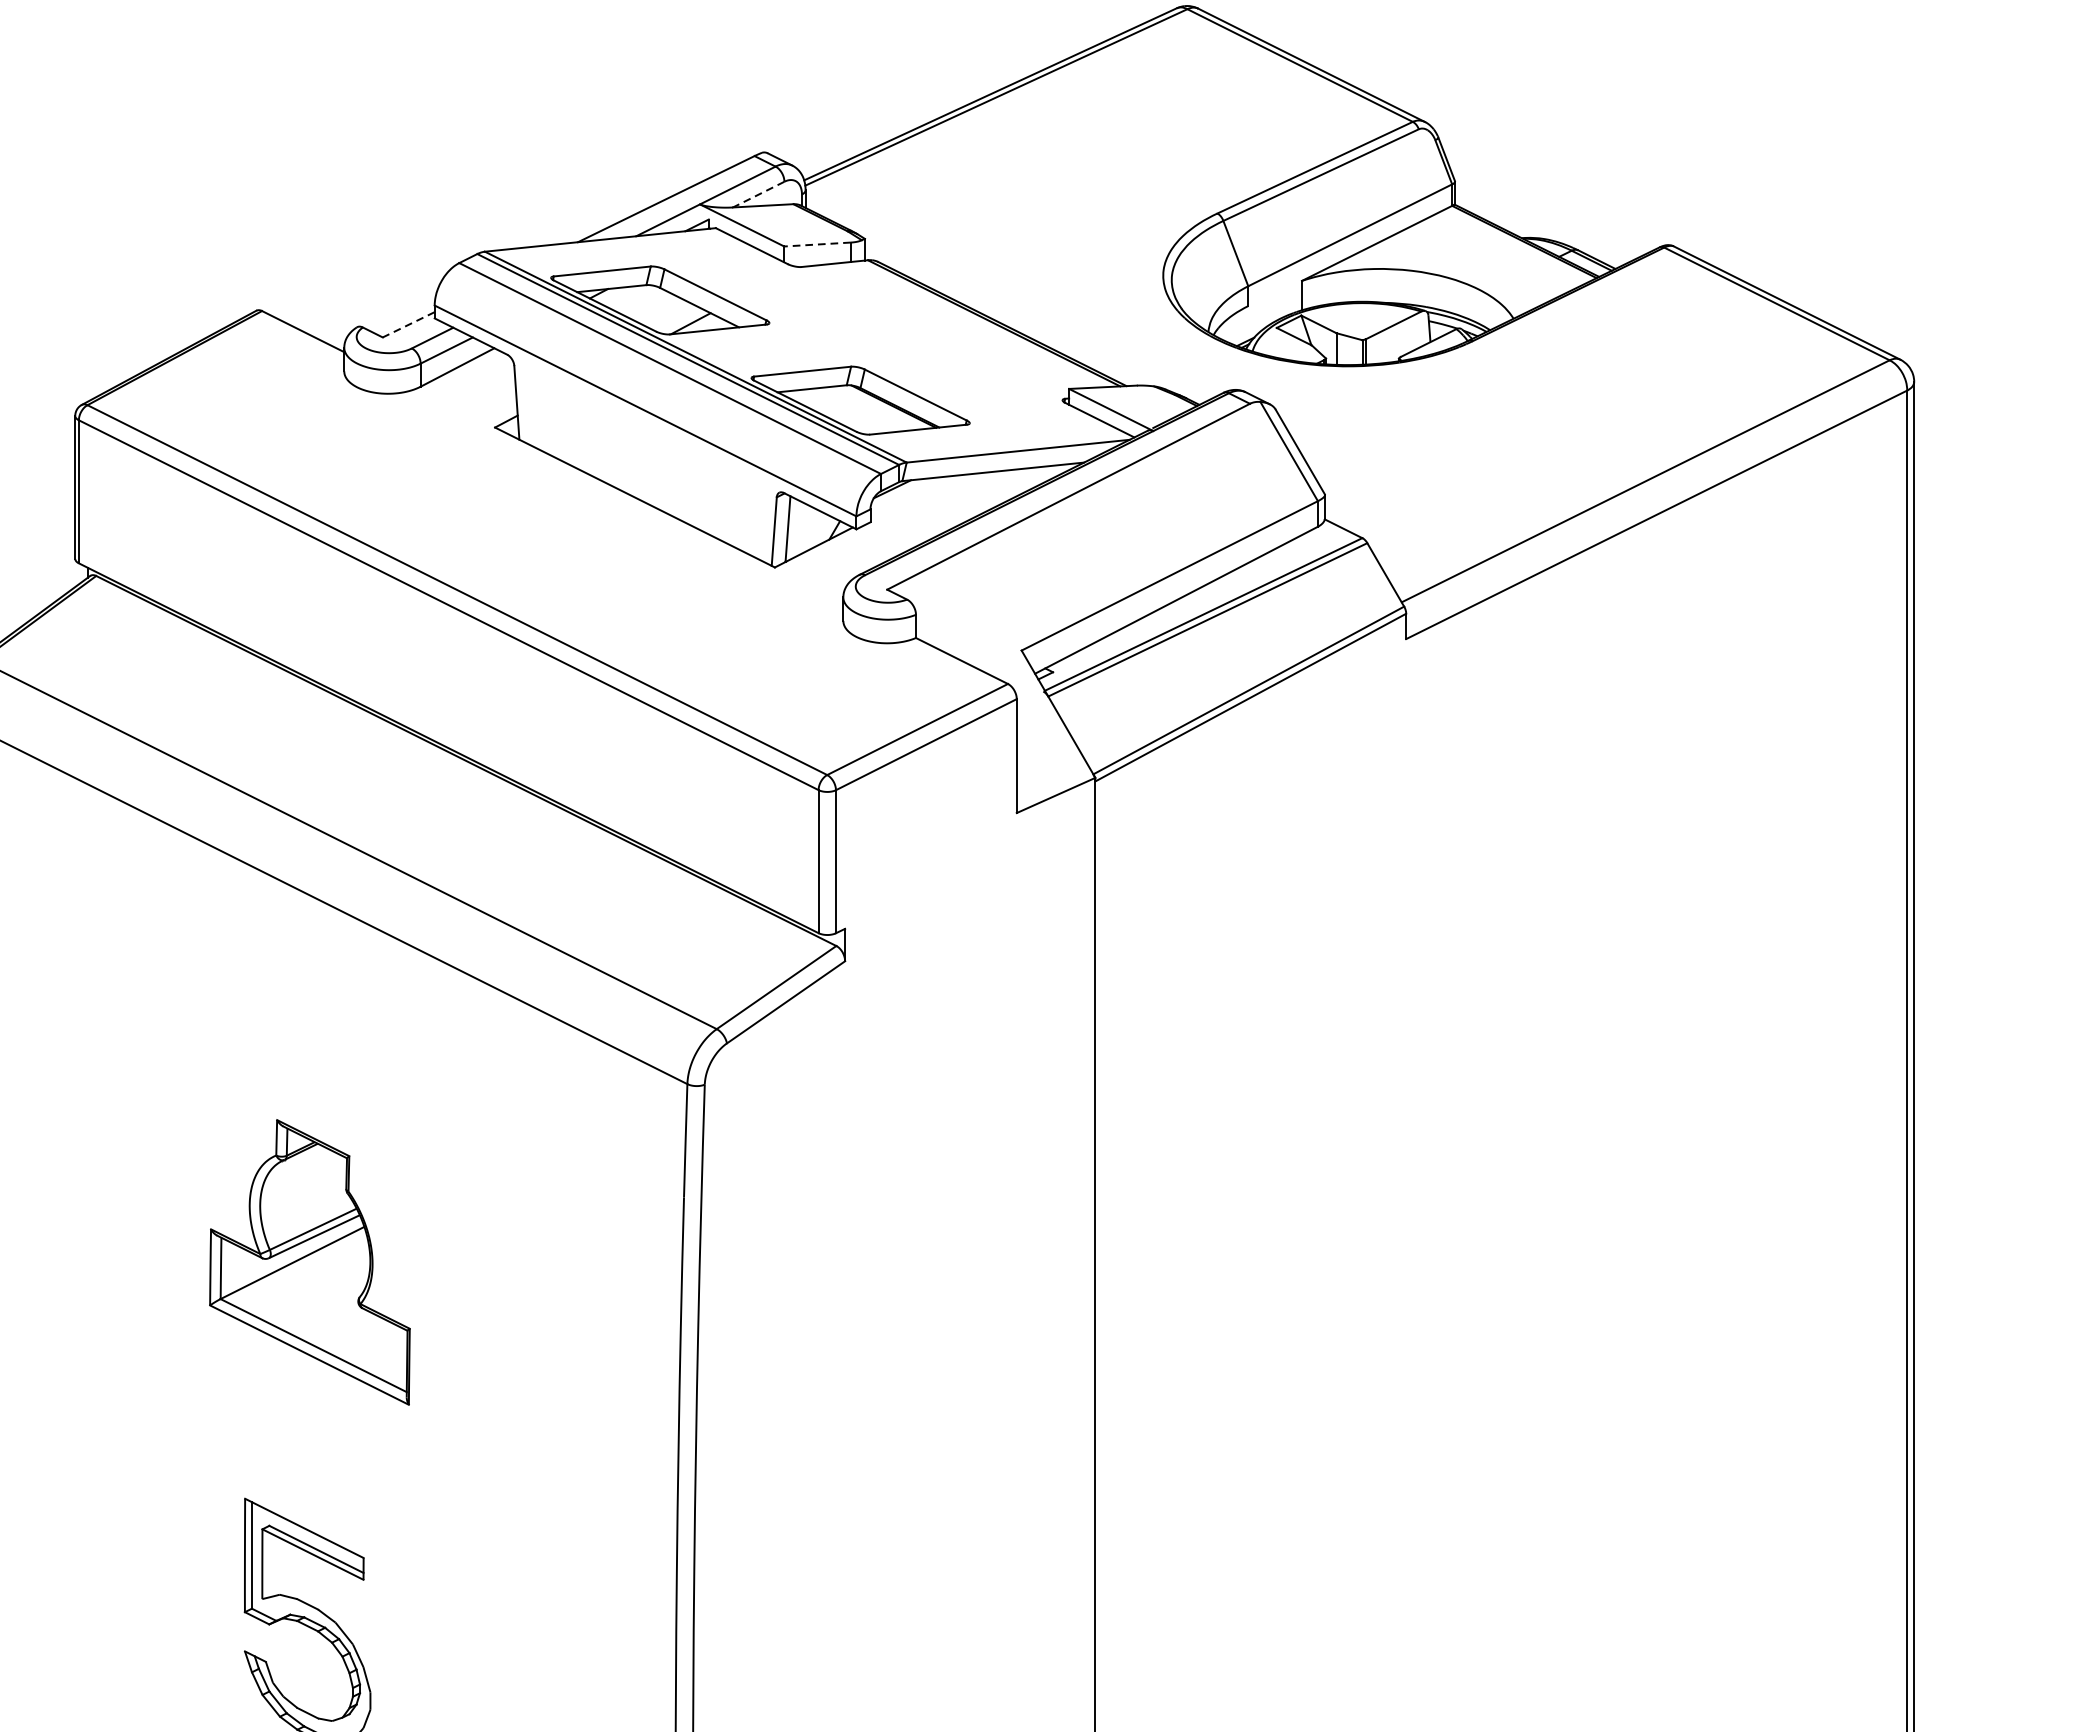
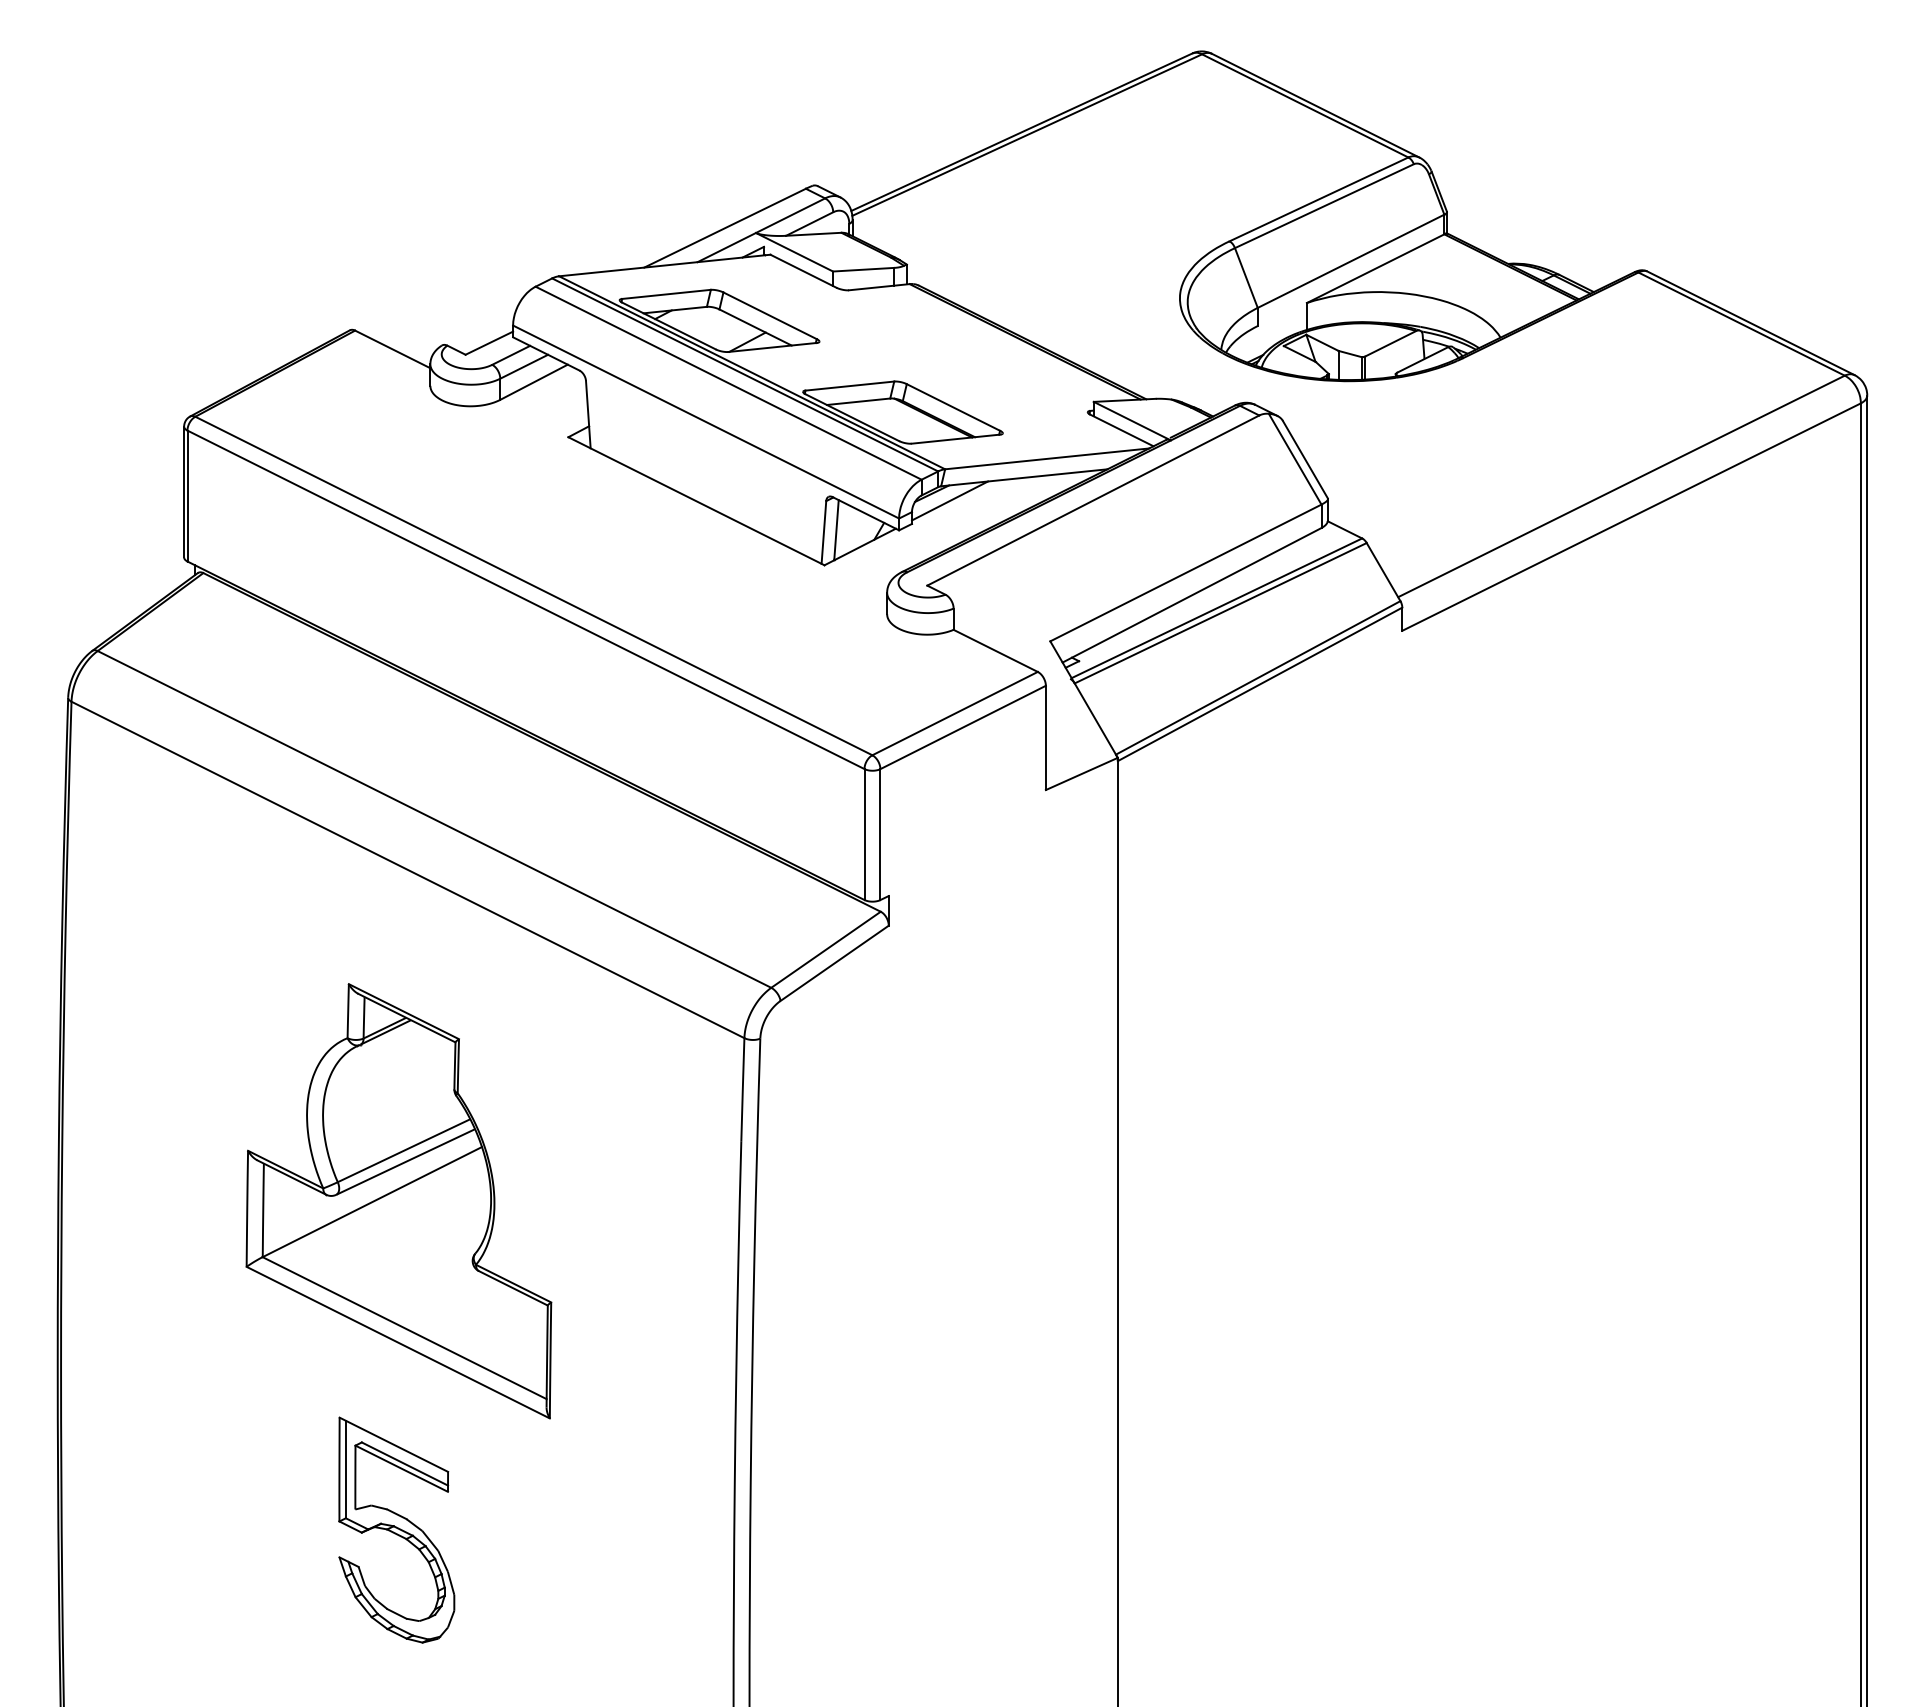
line: (758, 195) -> (809, 224), dashed -> solid
line: (817, 244) -> (863, 269), dashed -> solid
line: (407, 325) -> (488, 343), dashed -> solid
line: (912, 496) -> (950, 500), added
part: (309, 1262) -> (398, 1201), size x1.67

